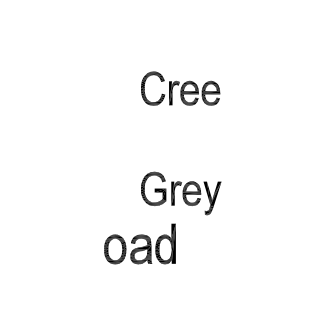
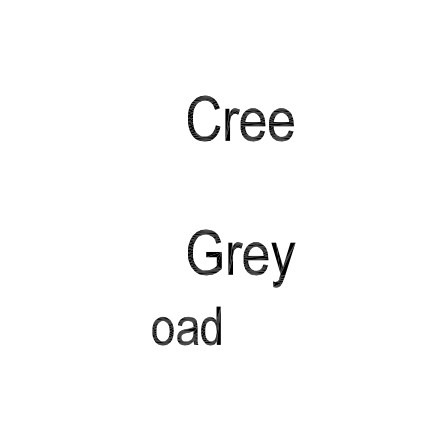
part: (139, 243) -> (186, 325), size x0.71

